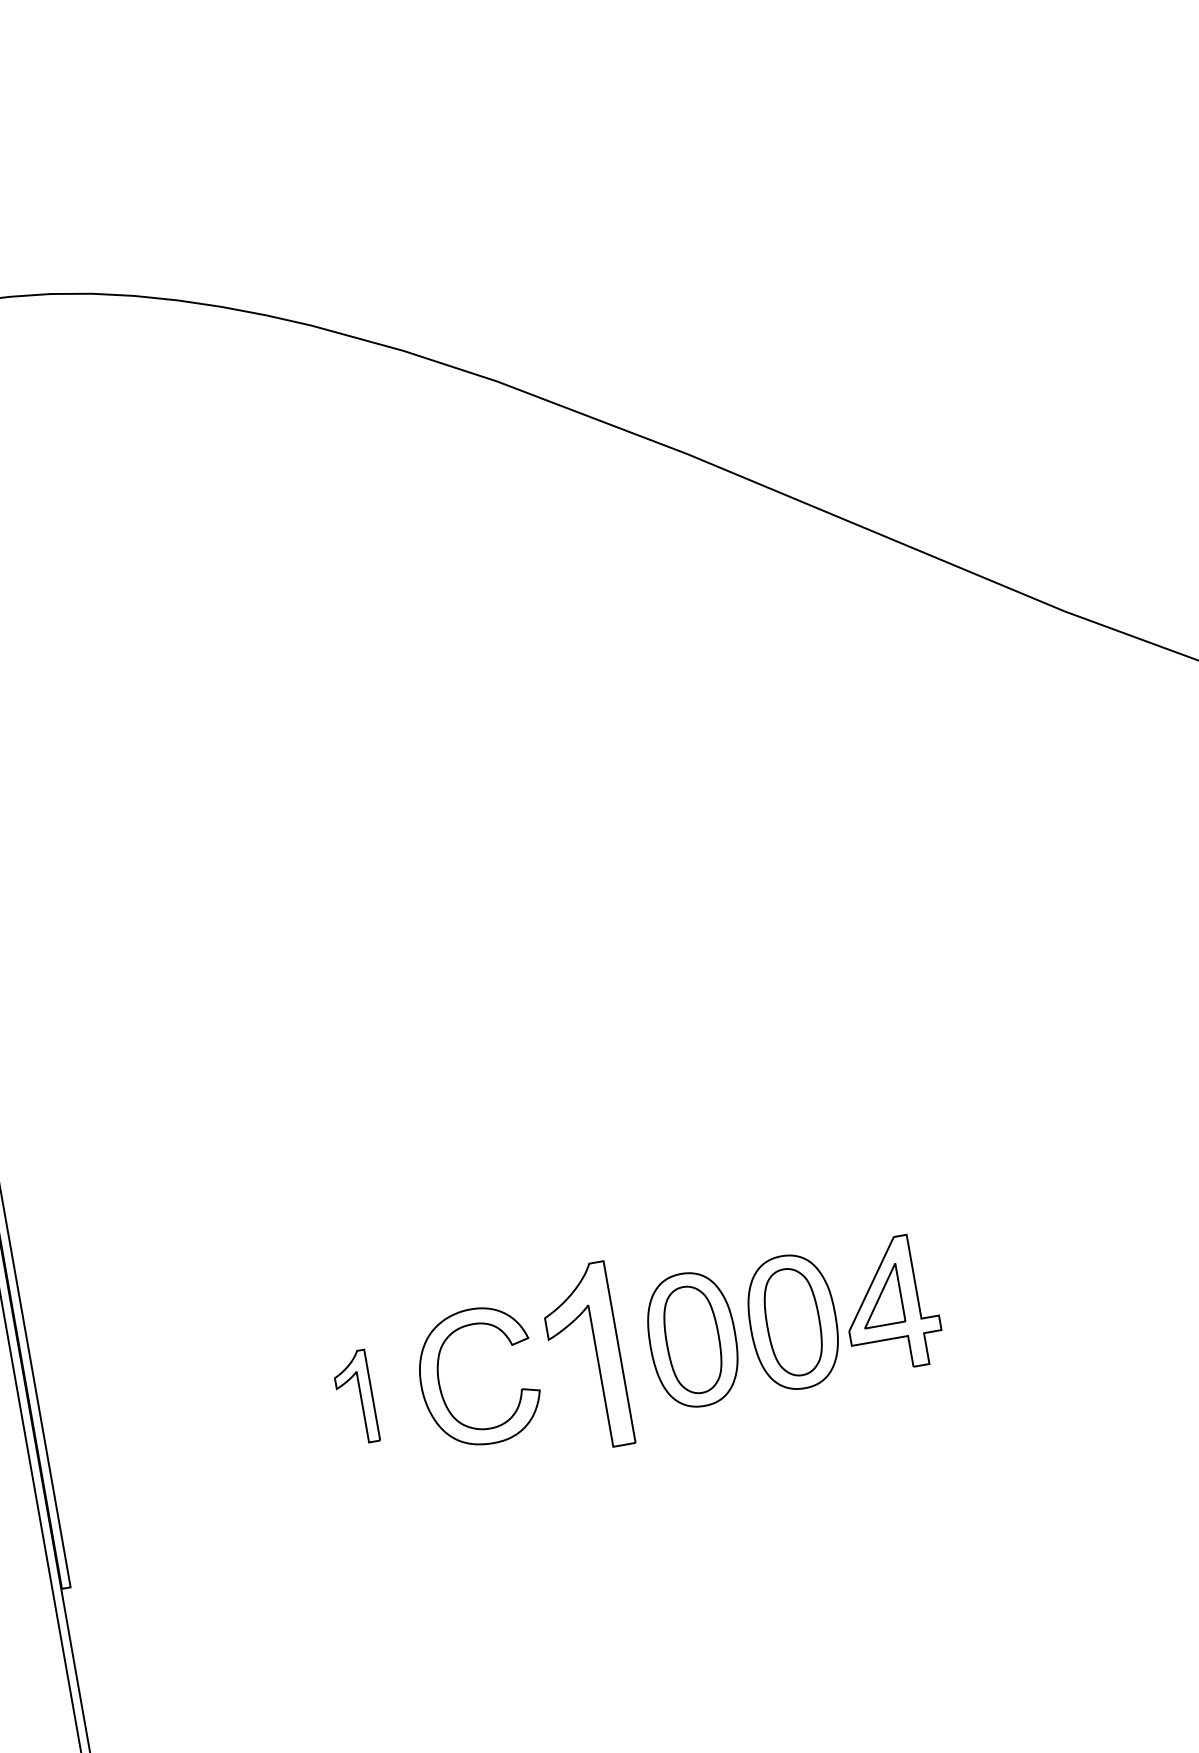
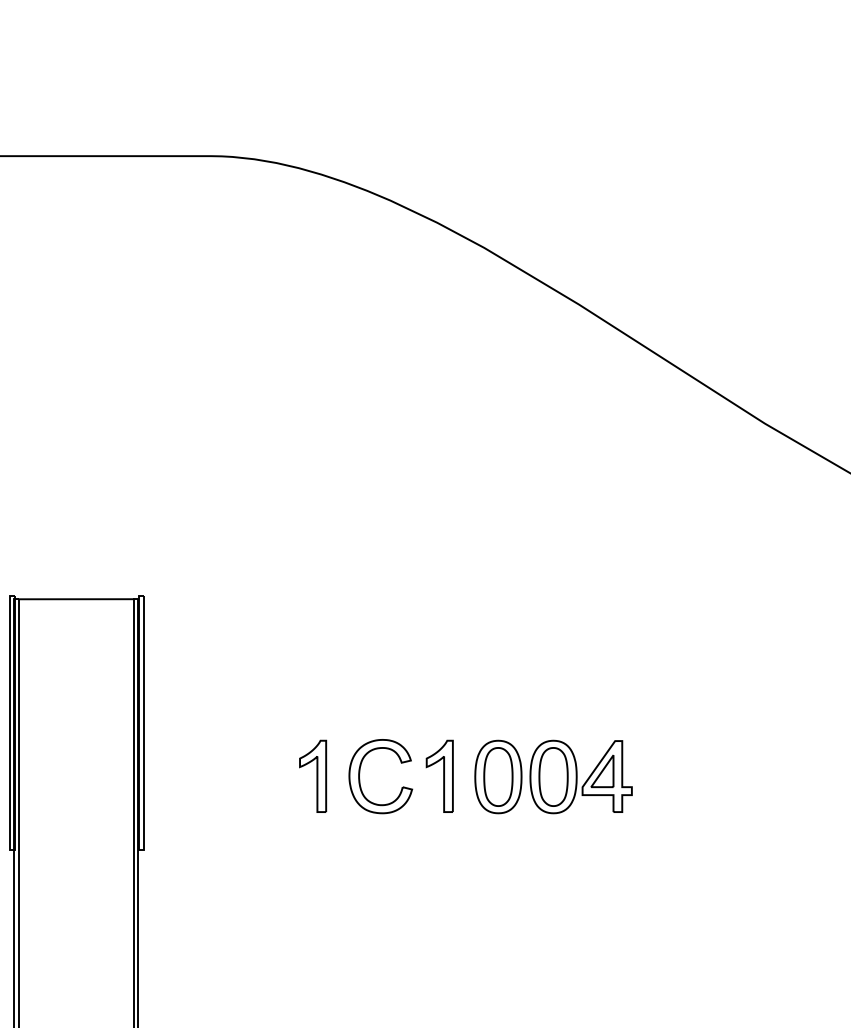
part: (585, 1356) -> (439, 775), size x0.71
part: (355, 1396) -> (313, 775), size x1.43

